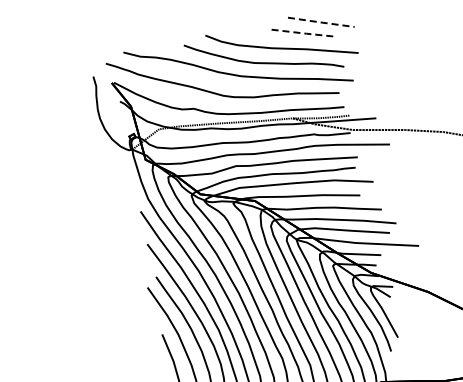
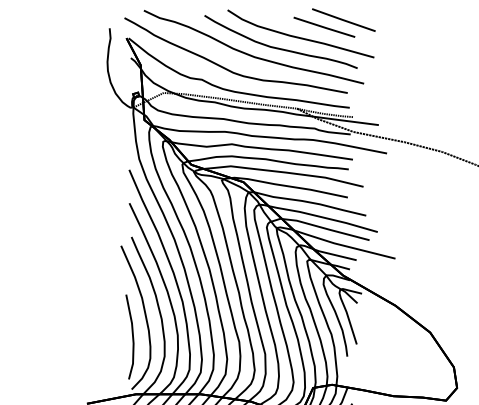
line: (321, 22) -> (343, 20), dashed -> solid
line: (304, 33) -> (325, 27), dashed -> solid

